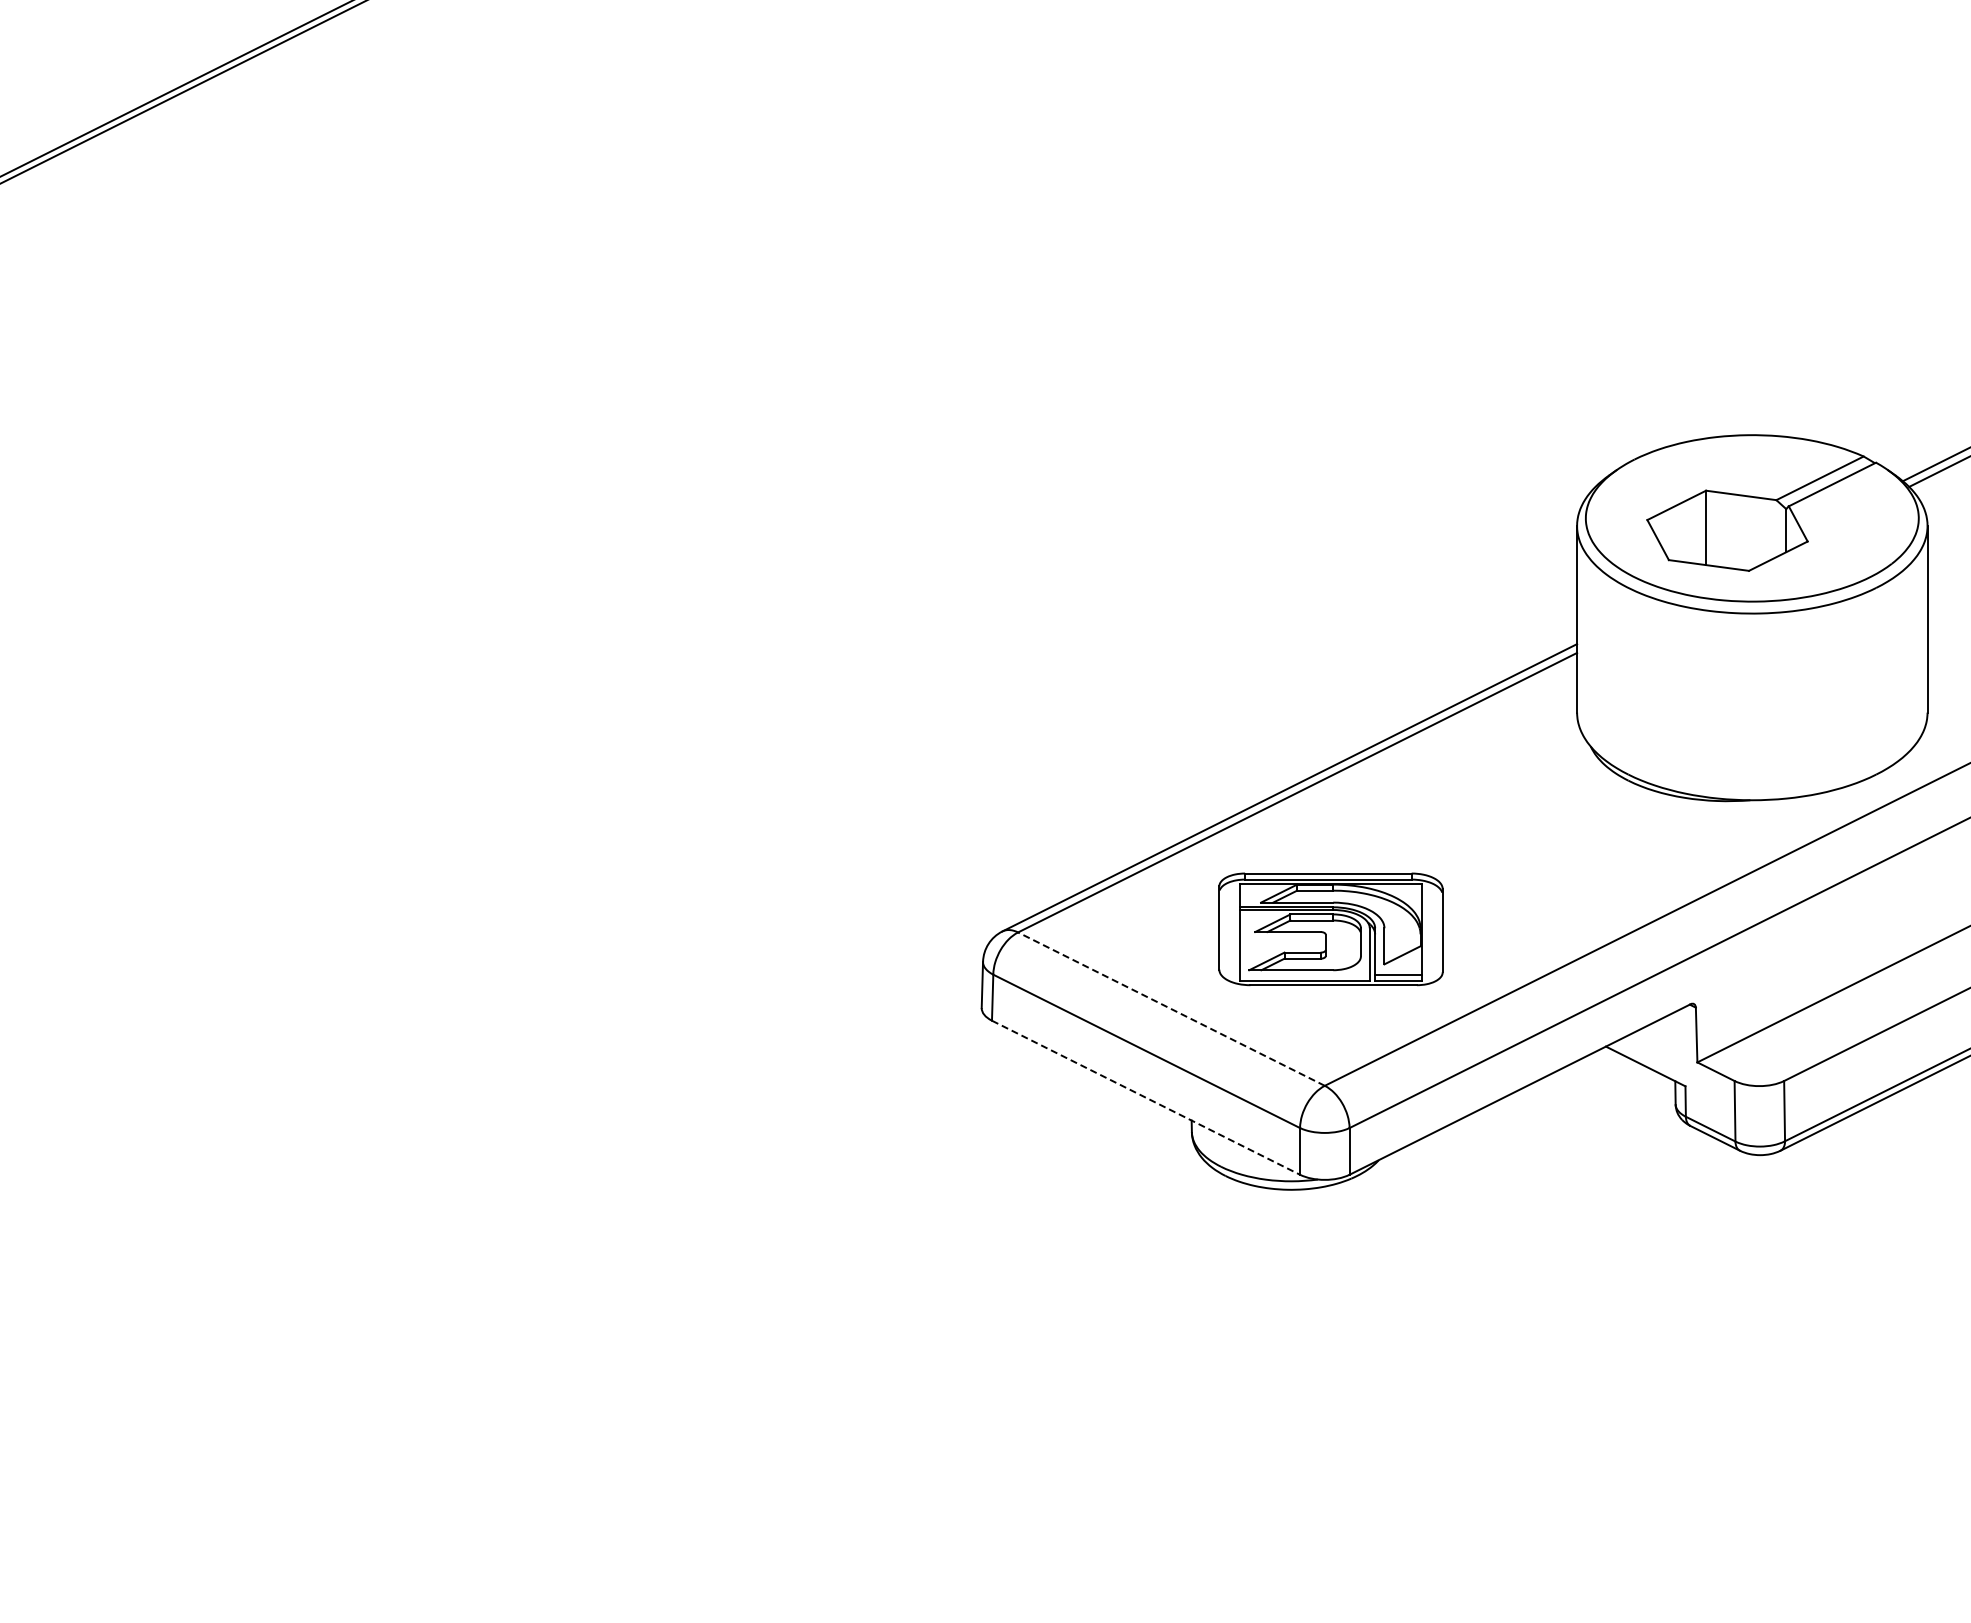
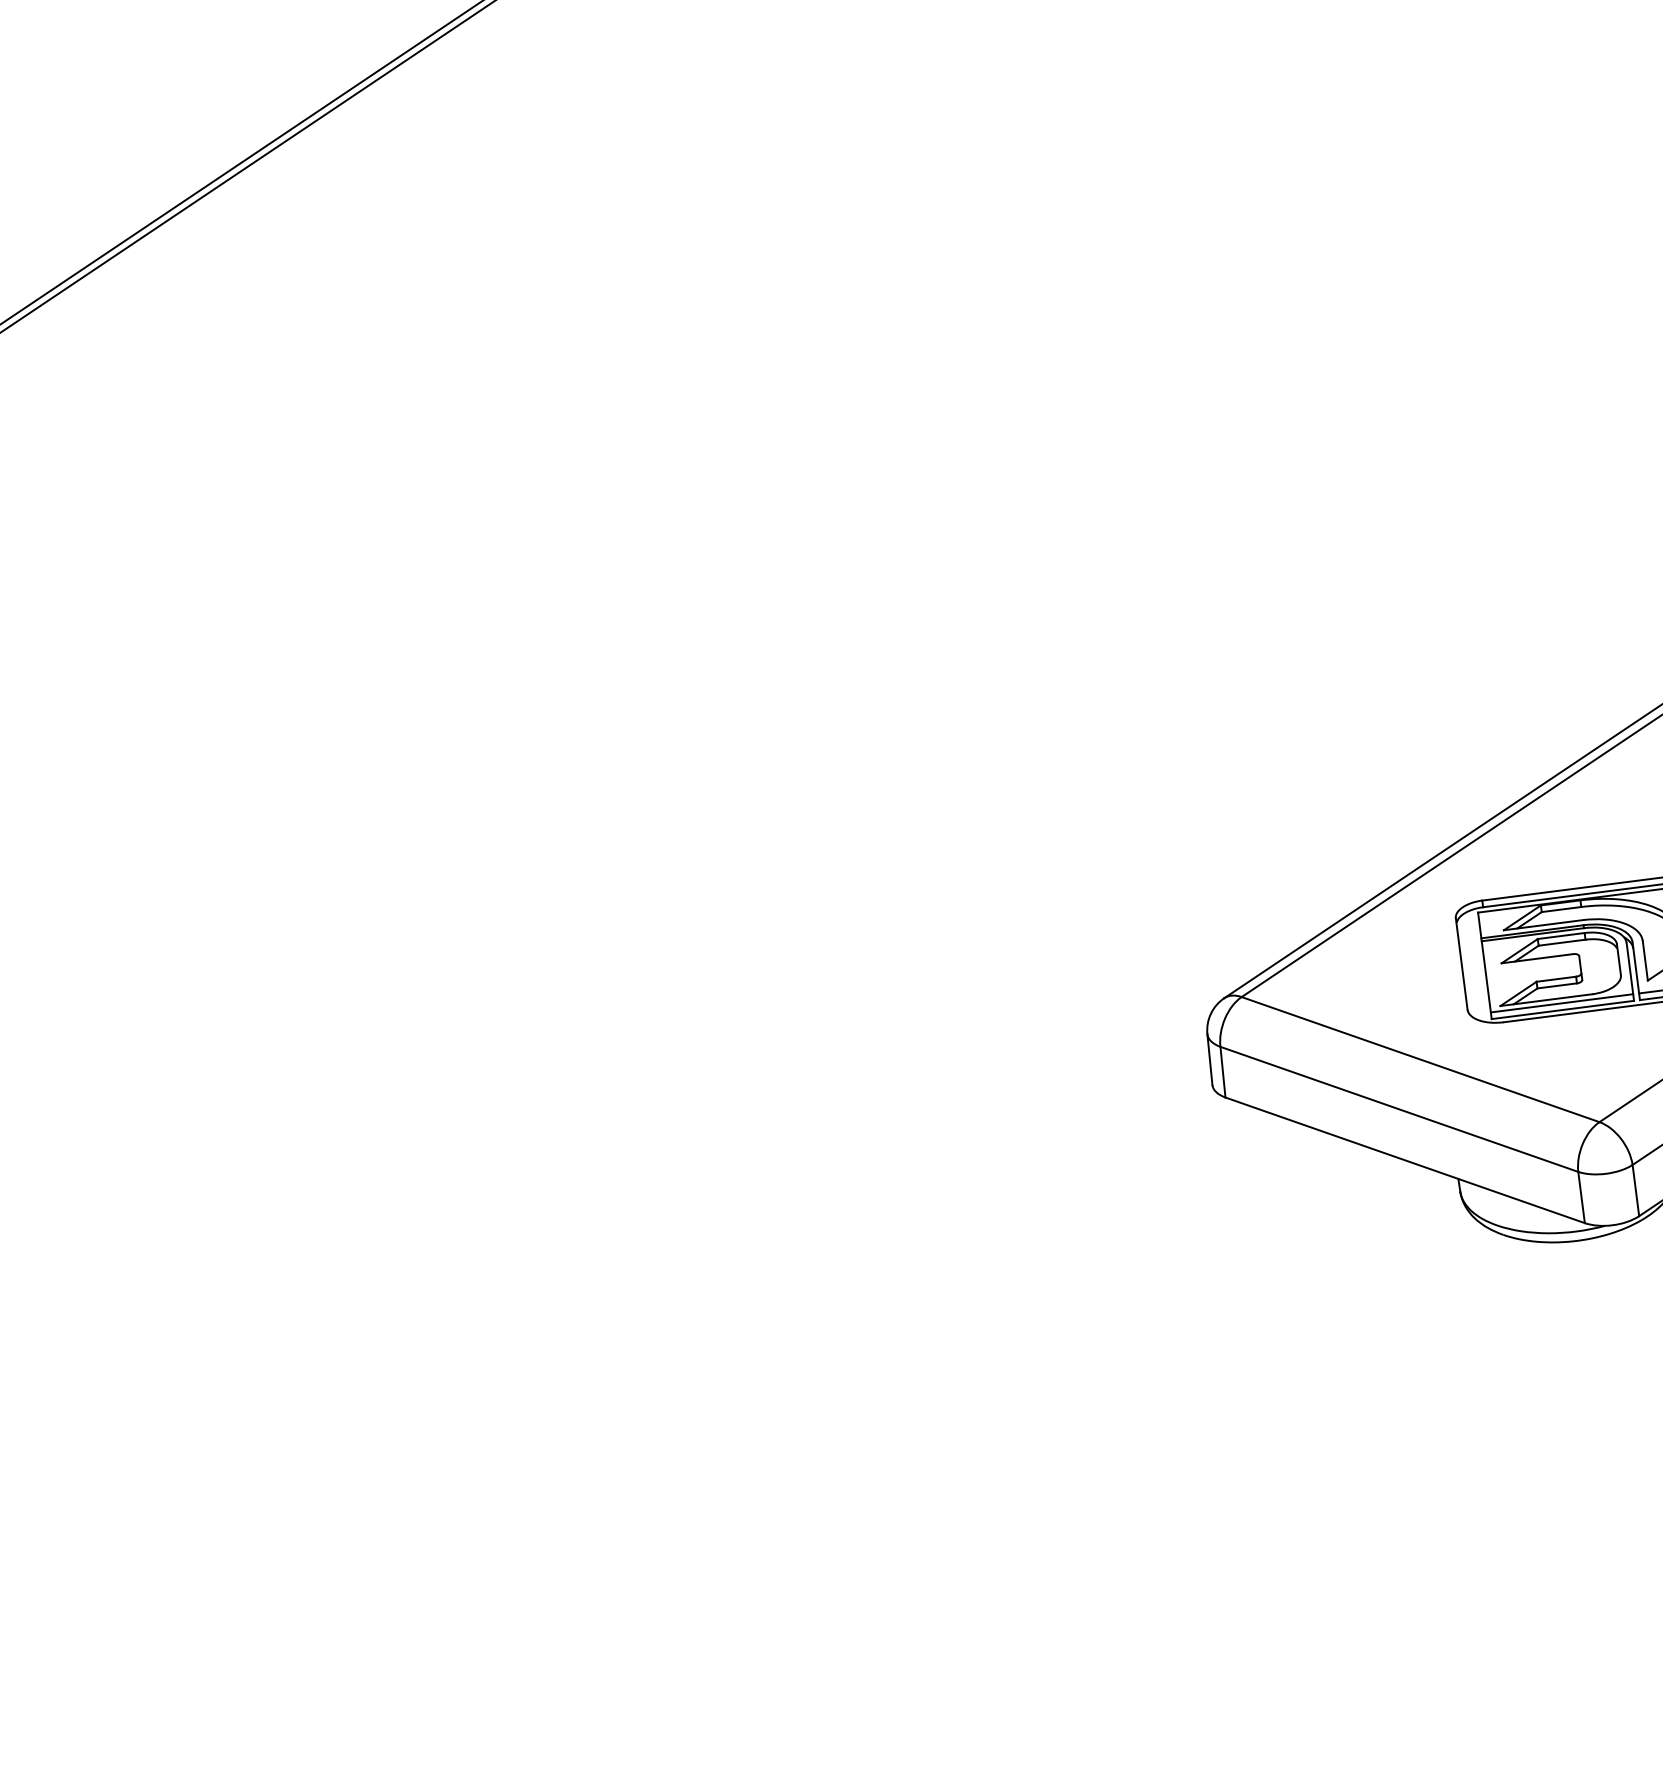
line: (1304, 974) -> (1561, 1002), added
line: (1171, 1008) -> (1420, 1058), dashed -> solid
line: (1146, 1097) -> (1405, 1159), dashed -> solid

